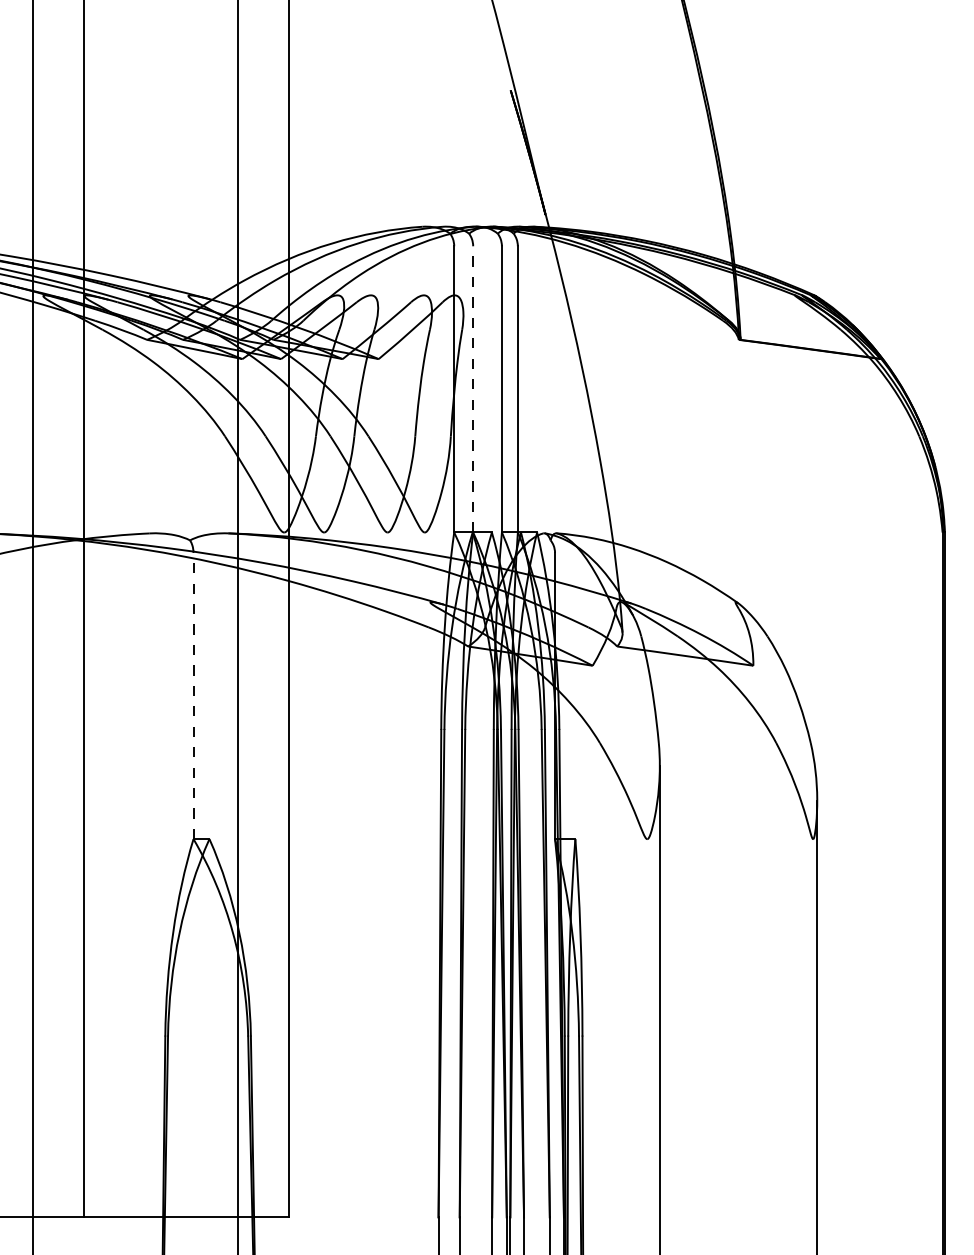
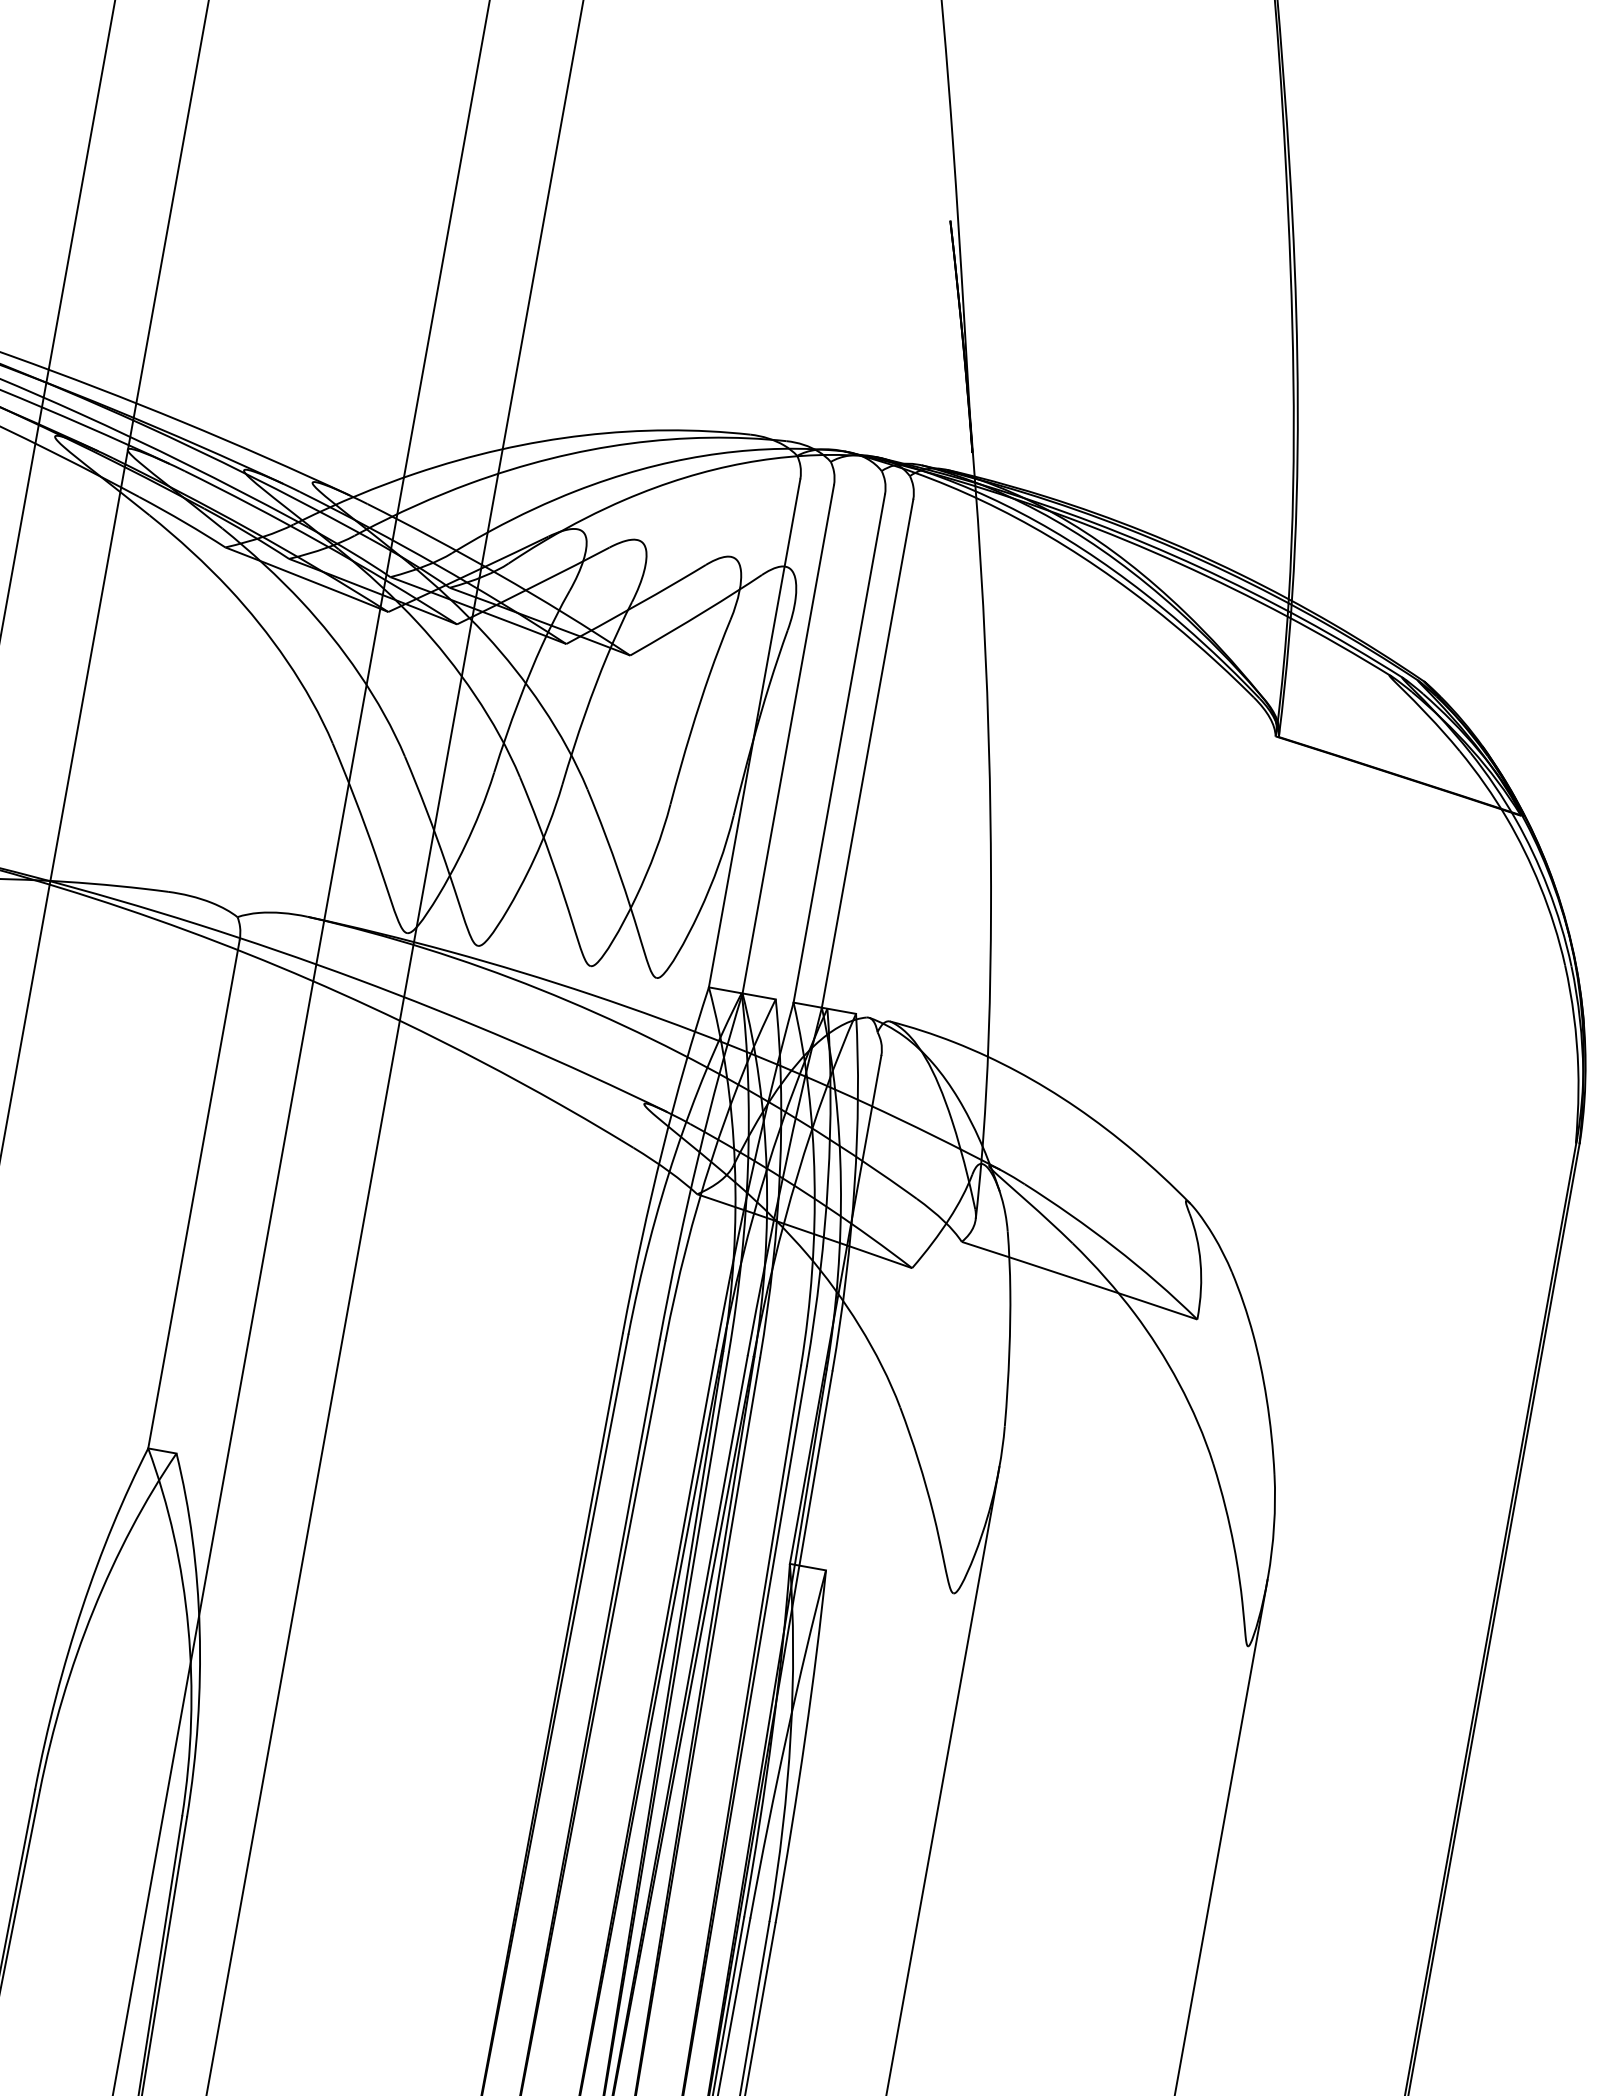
line: (473, 388) -> (789, 737), dashed -> solid
line: (193, 695) -> (194, 1193), dashed -> solid

